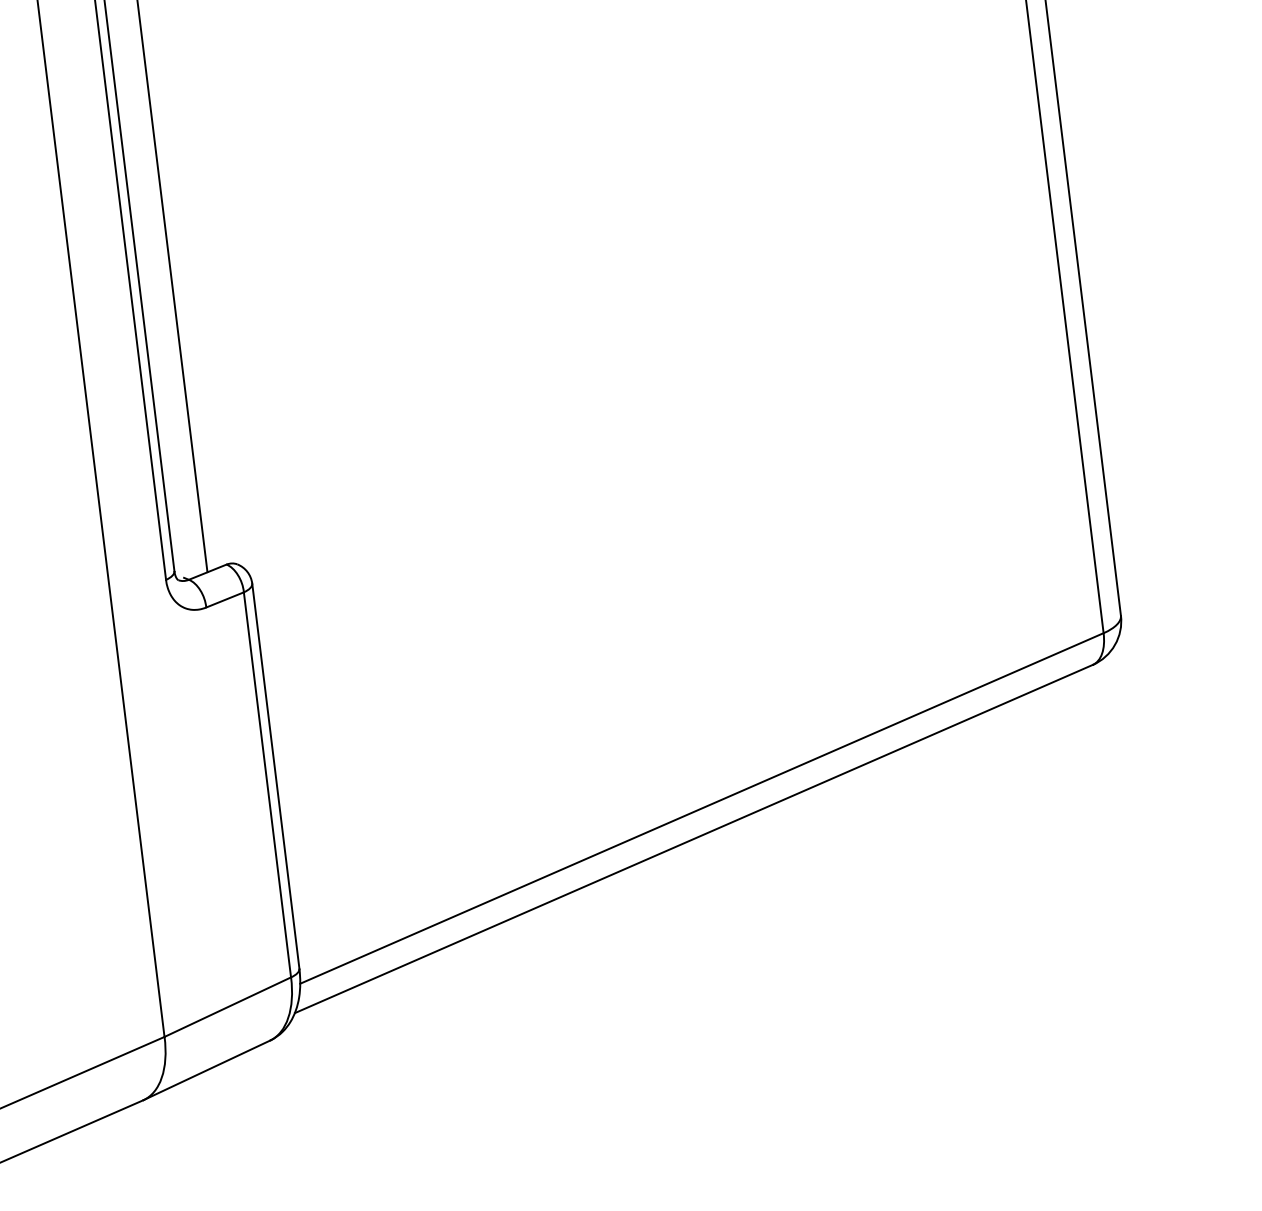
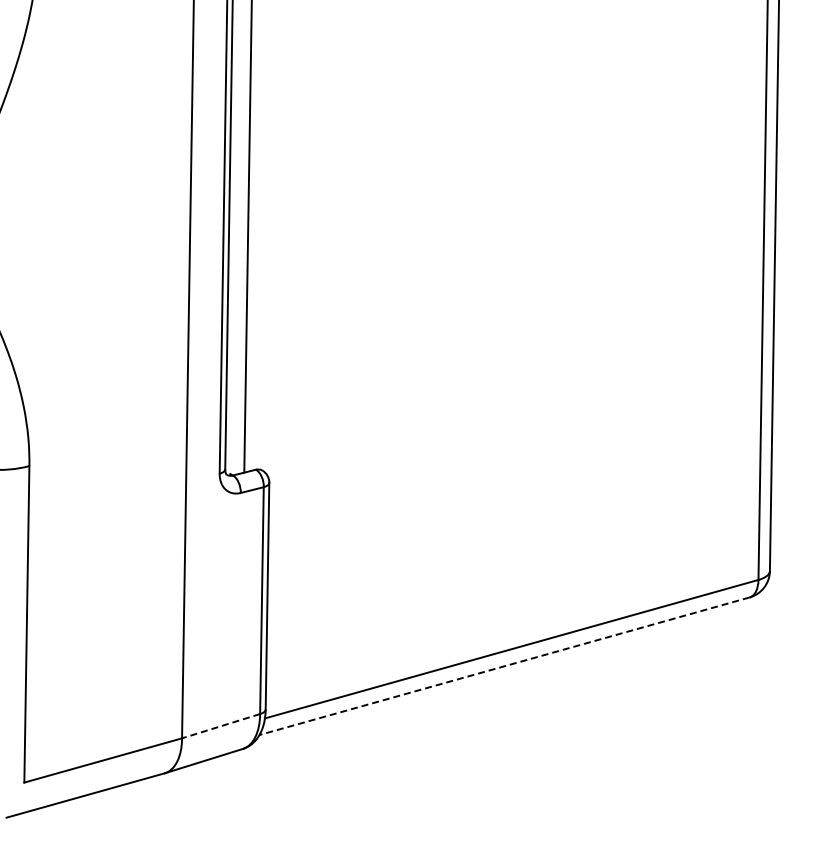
line: (693, 839) -> (504, 666), solid -> dashed
line: (228, 1007) -> (221, 726), solid -> dashed

